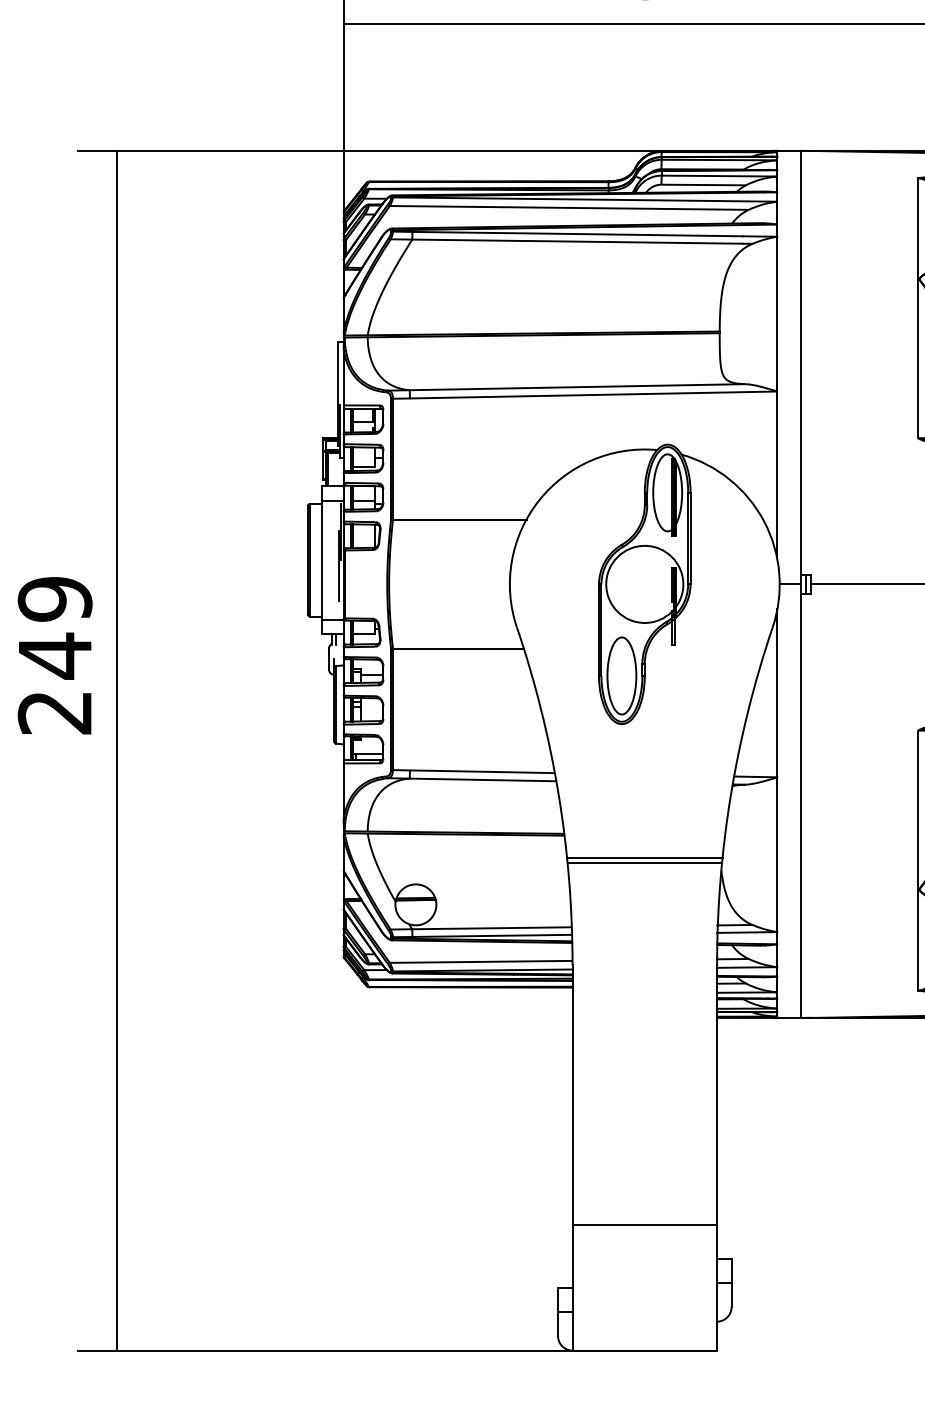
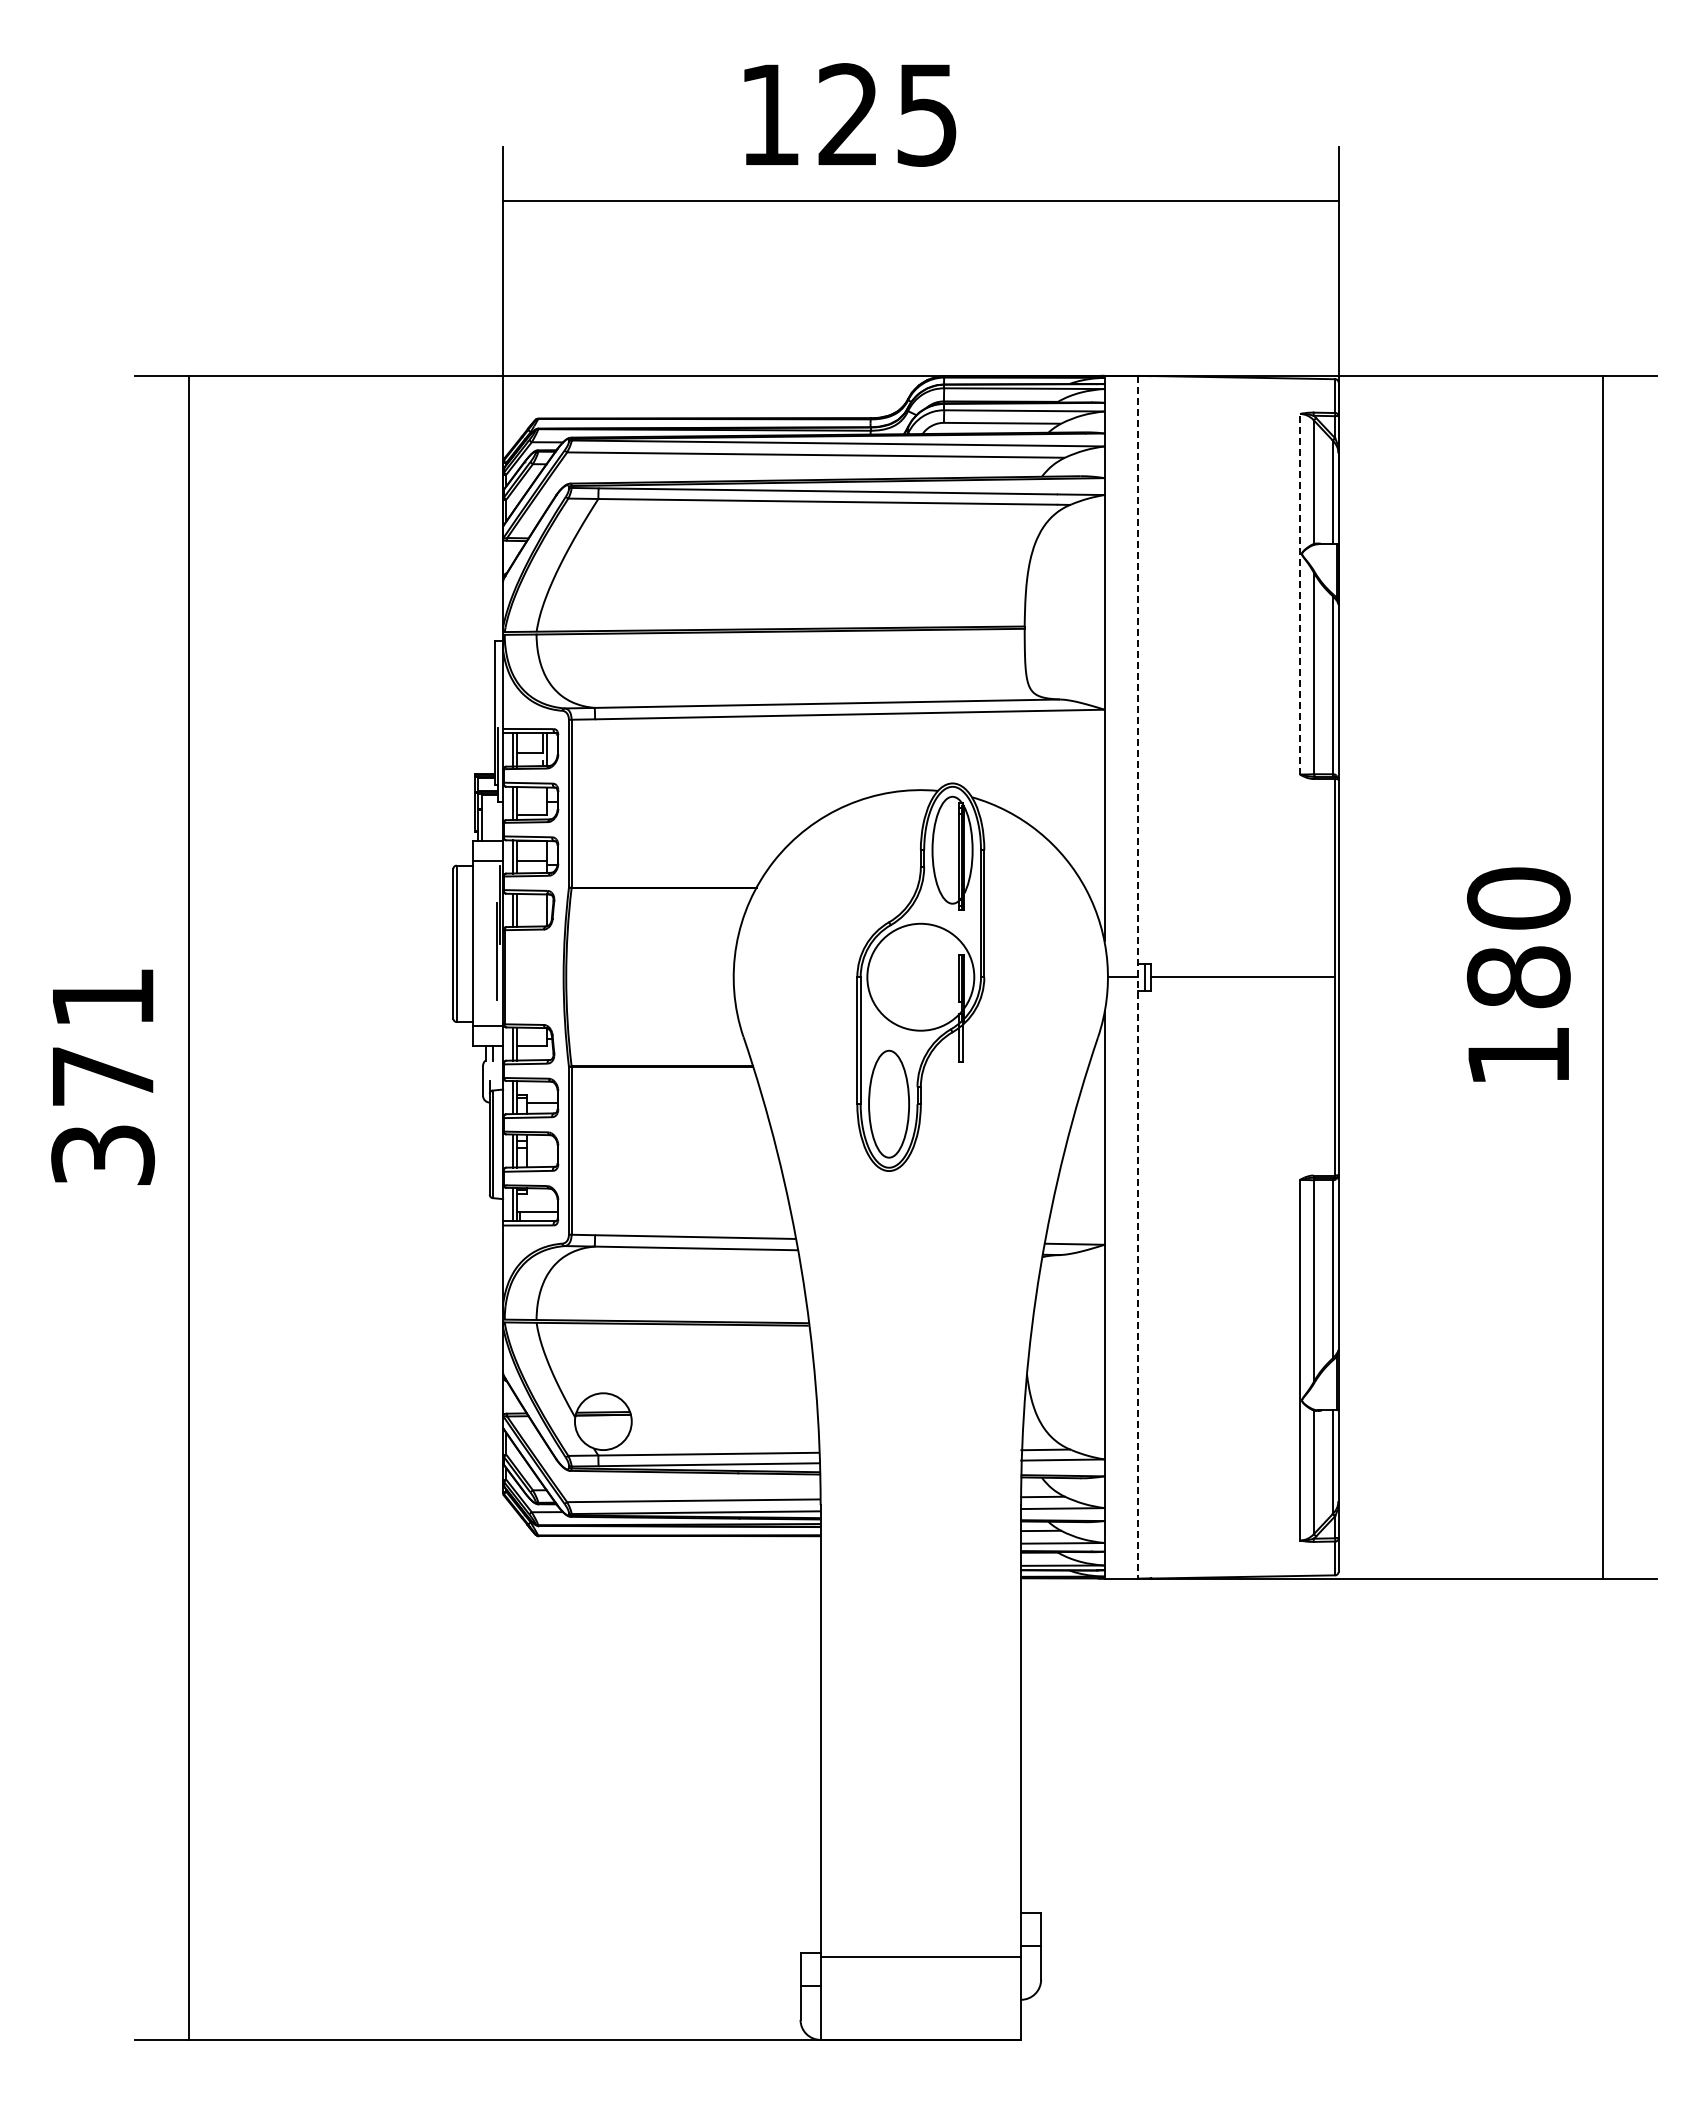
line: (918, 307) -> (1300, 593), solid -> dashed
line: (801, 584) -> (1138, 977), solid -> dashed
text: (55, 655) -> (103, 1076), 249 -> 371
line: (644, 857) -> (920, 1356), removed
line: (644, 862) -> (920, 1363), removed
line: (644, 1225) -> (920, 1957), moved

